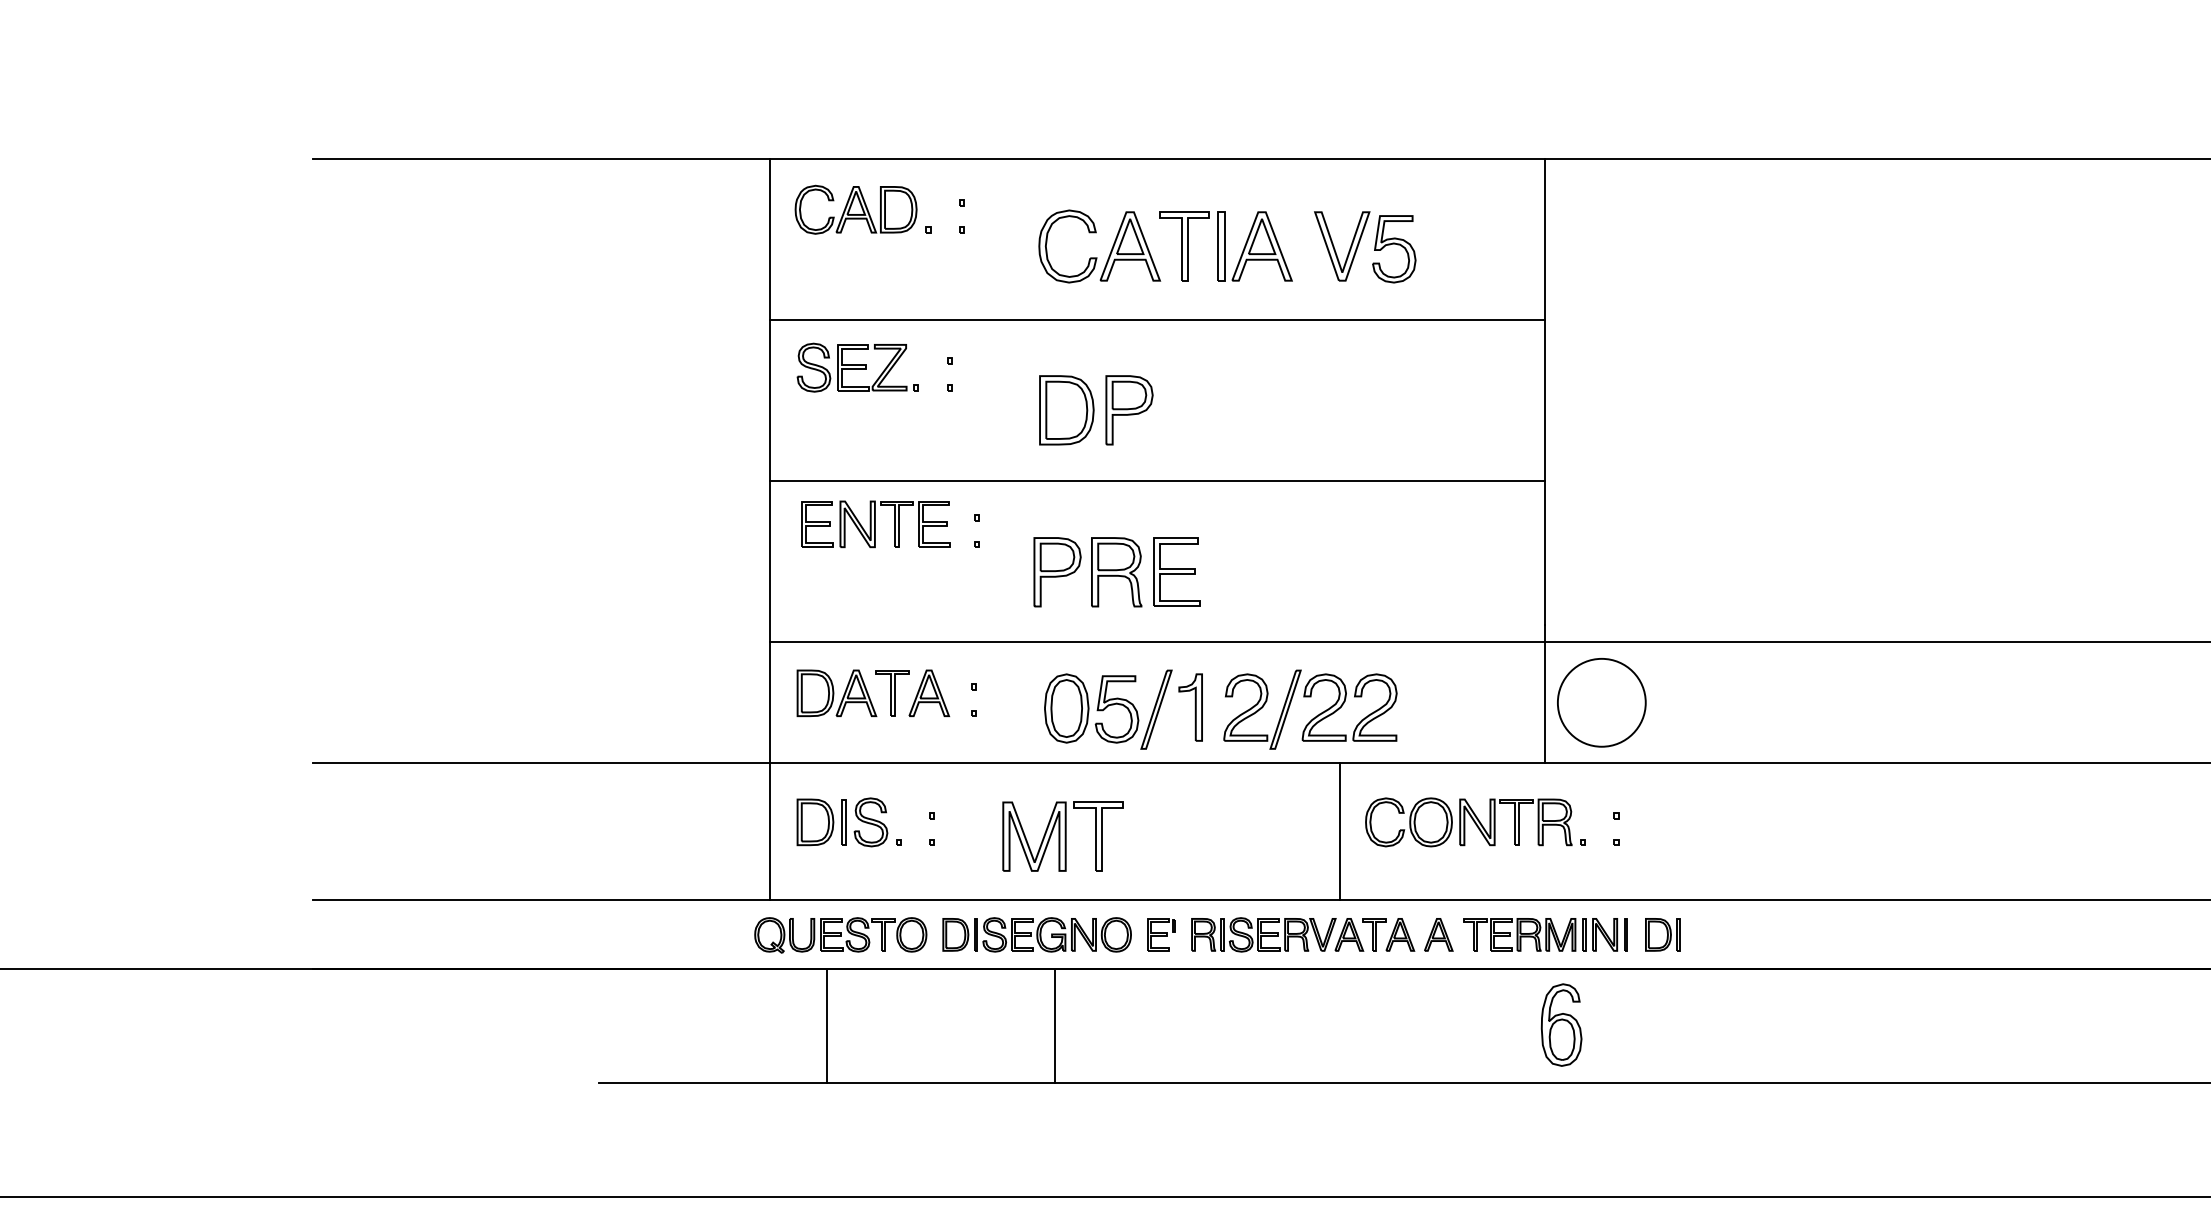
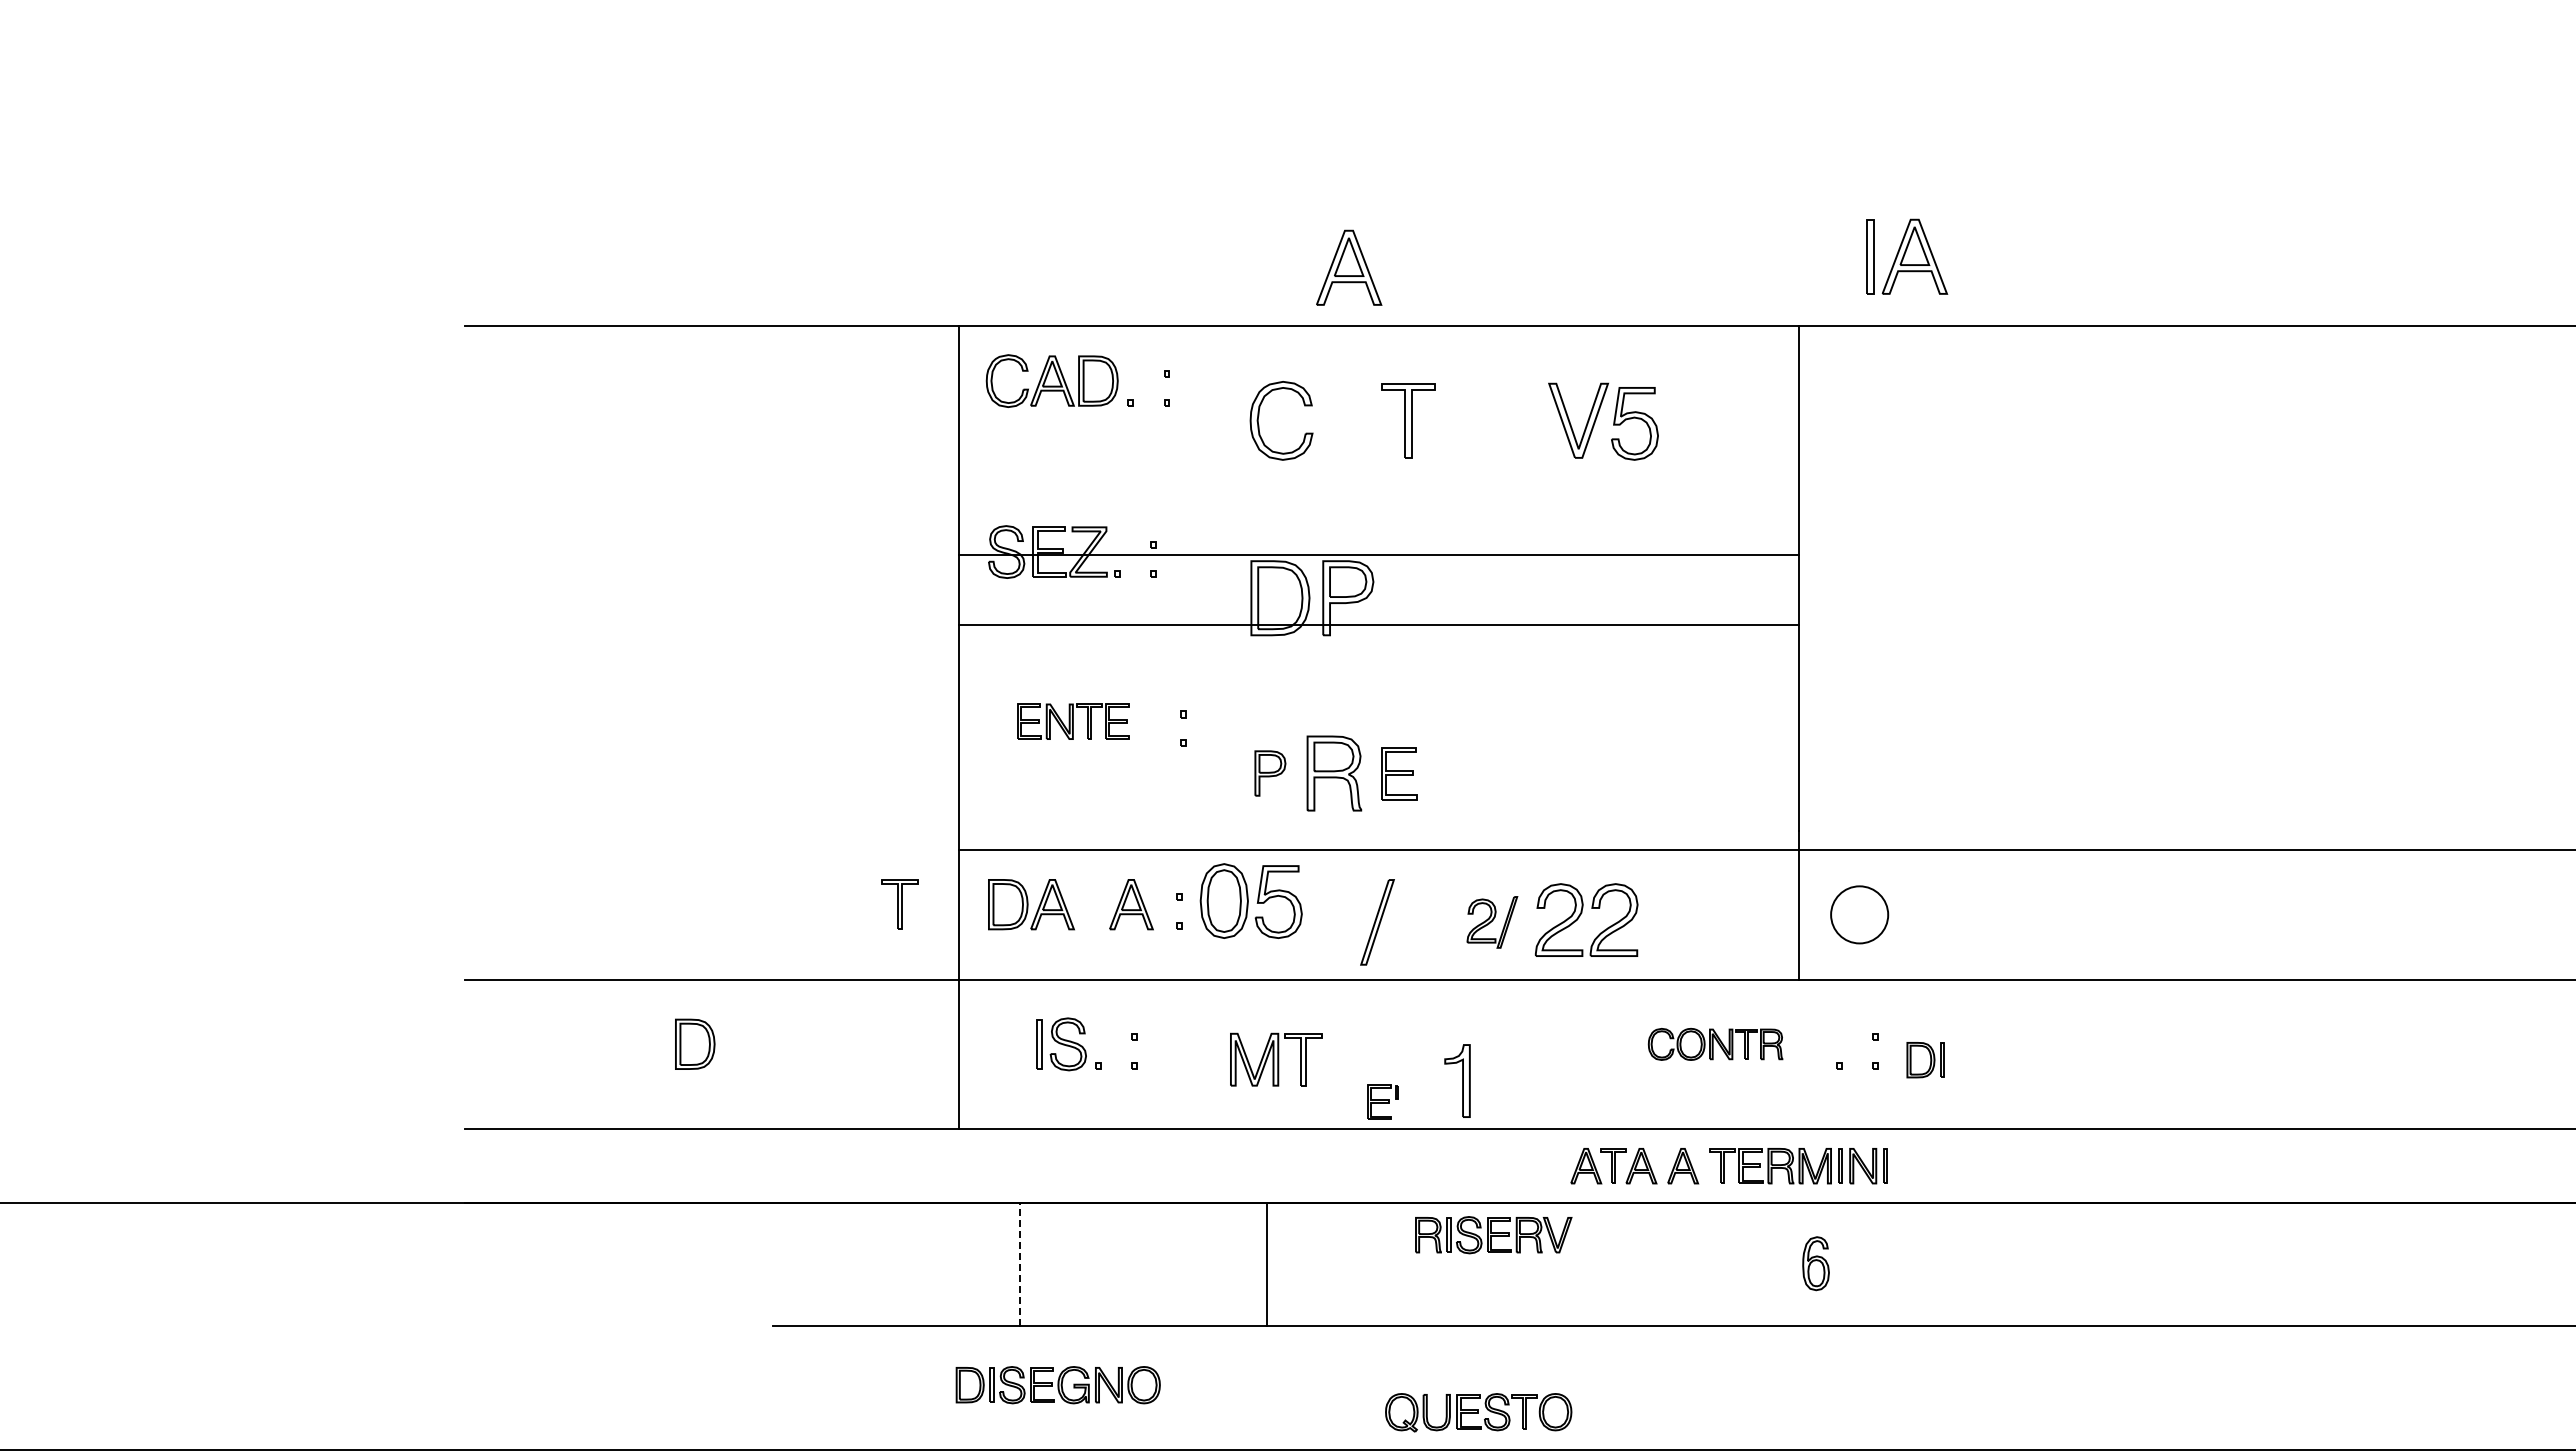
part: (1130, 246) -> (1349, 267), moved
part: (1255, 246) -> (1907, 256), moved
line: (1157, 320) -> (1378, 555), moved
line: (1157, 480) -> (1378, 624), moved
part: (875, 524) -> (1073, 721), size x0.7
part: (1057, 572) -> (1270, 773), size x0.6
part: (1175, 572) -> (1398, 773), size x0.7
part: (892, 693) -> (899, 904), moved
circle: (1601, 702) -> (1859, 914), size x0.6
part: (1090, 707) -> (1250, 900), moved
part: (1190, 707) -> (1457, 1080), moved
part: (1262, 709) -> (1492, 922), size x0.6
part: (815, 821) -> (695, 1043), moved
part: (1468, 822) -> (1715, 1044), size x0.6
line: (1340, 831) -> (1576, 1054), removed
part: (1062, 836) -> (1275, 1059), size x0.7
part: (1161, 934) -> (1382, 1101), moved
part: (840, 935) -> (1478, 1412), moved
part: (1036, 935) -> (1057, 1385), moved
part: (1263, 935) -> (1493, 1235), moved
part: (1662, 935) -> (1925, 1060), moved
part: (1561, 1024) -> (1815, 1263), size x0.6
line: (826, 1025) -> (1020, 1264), solid -> dashed

